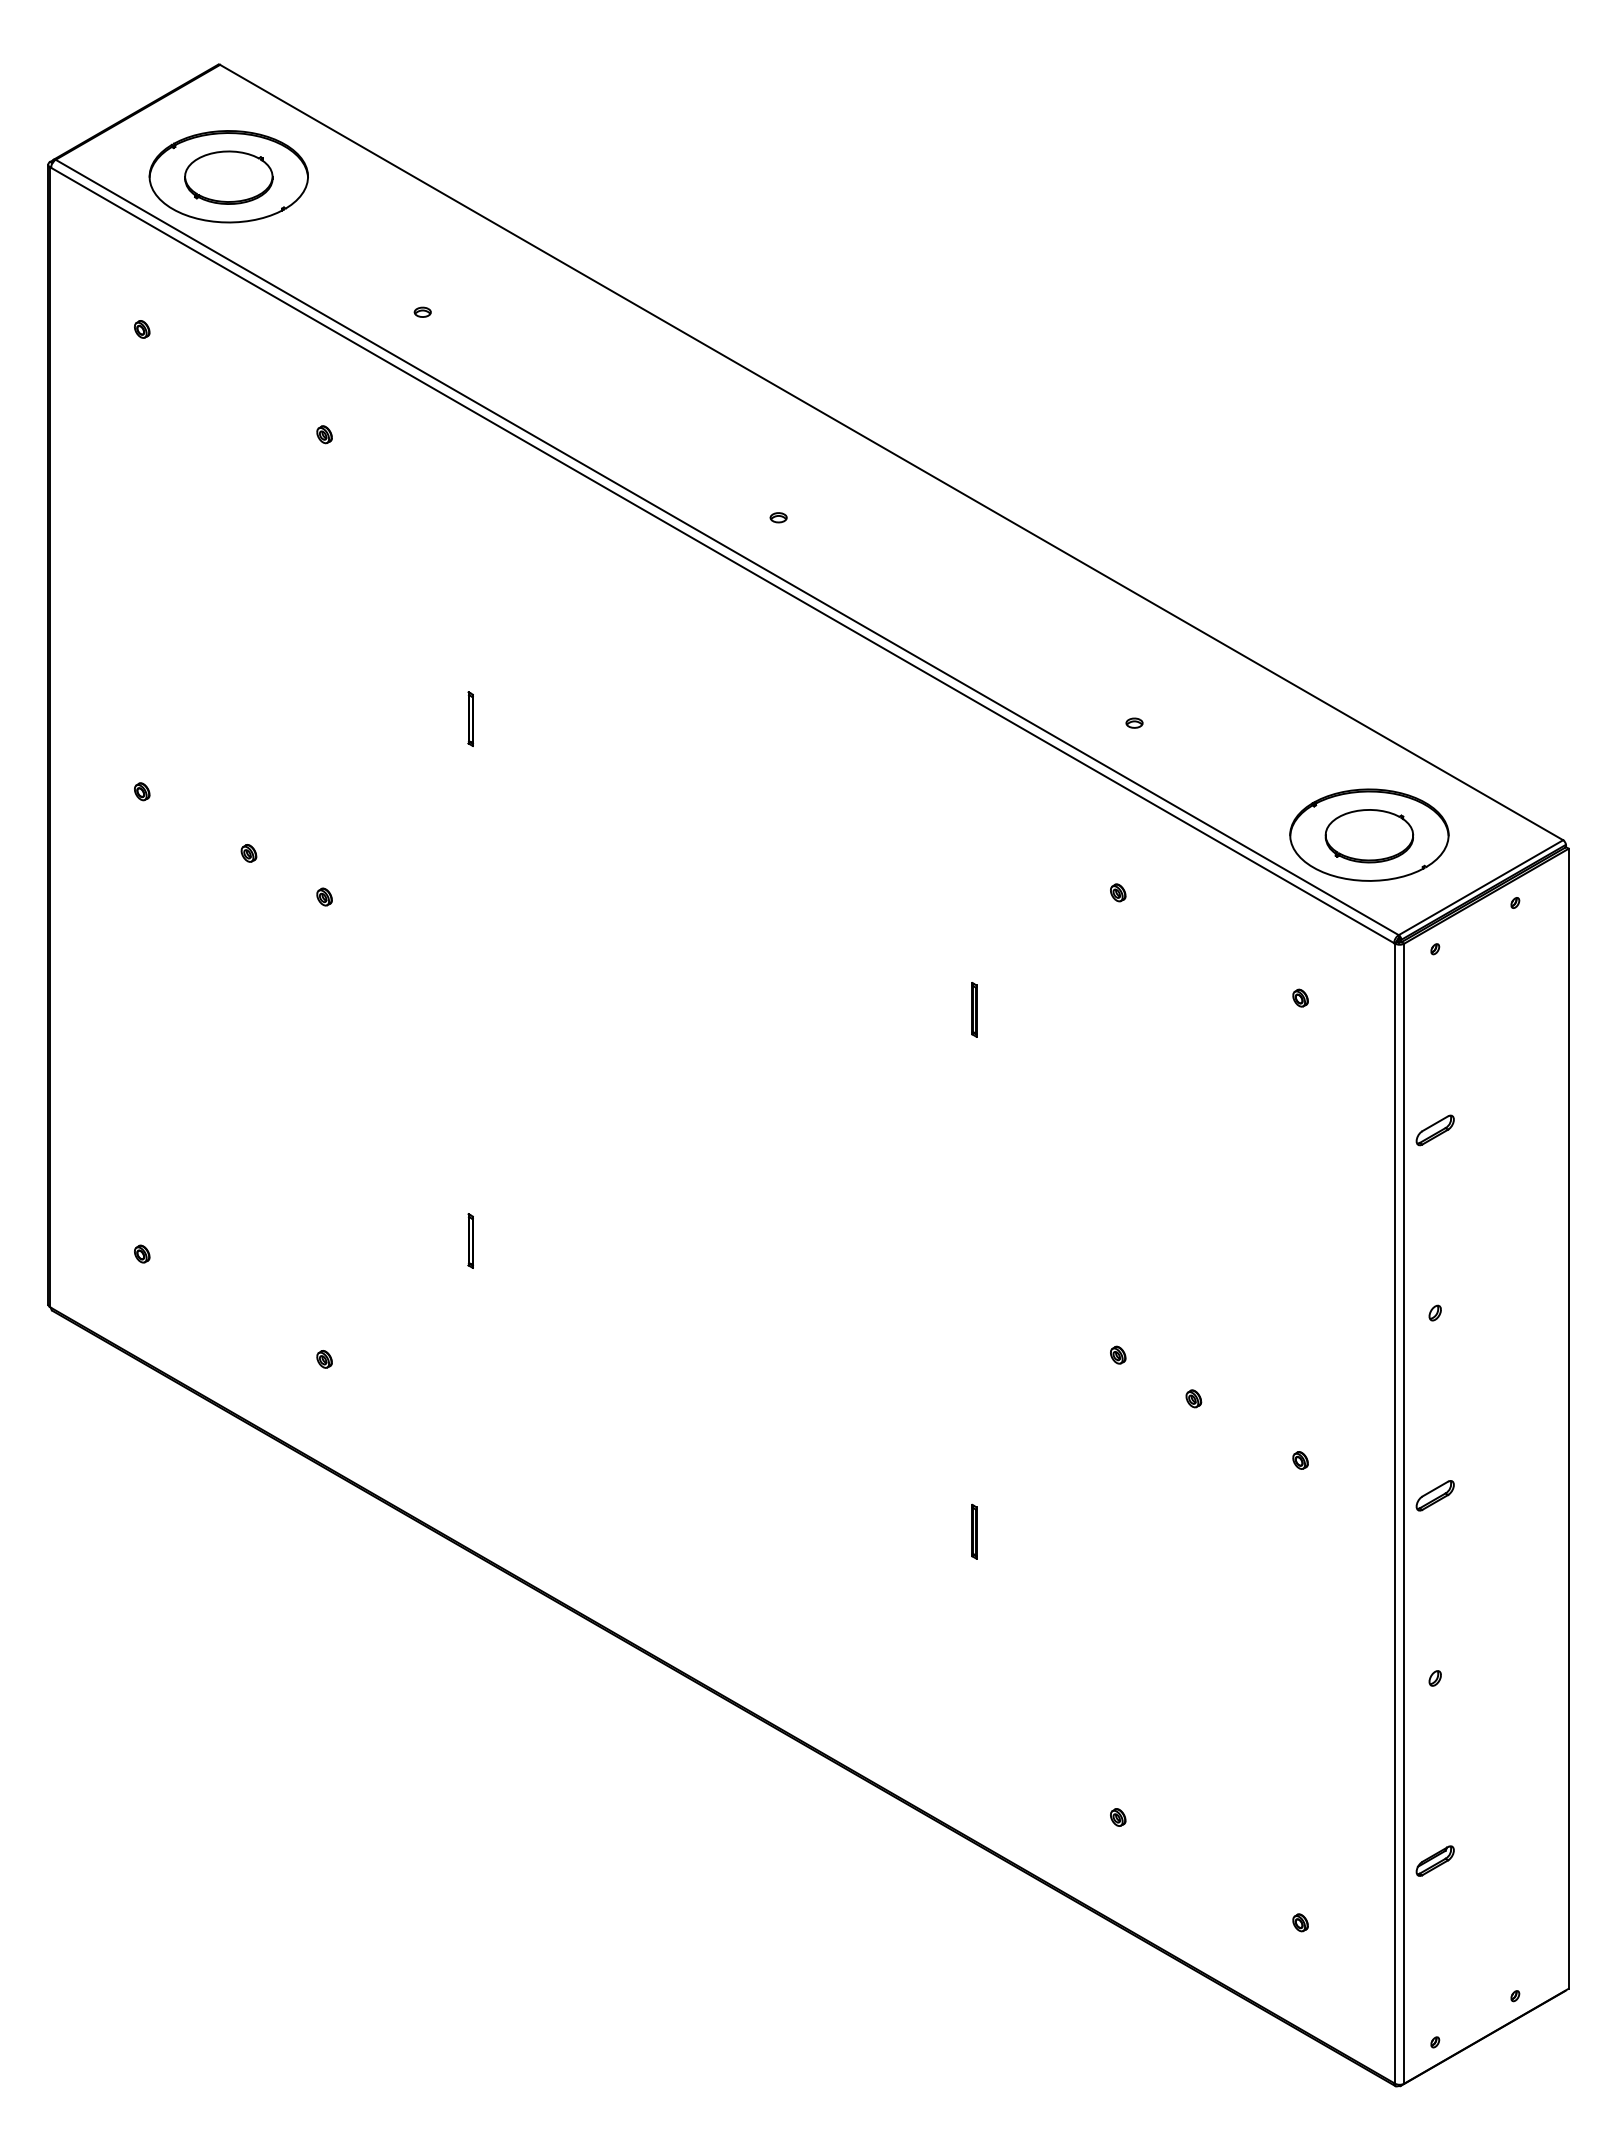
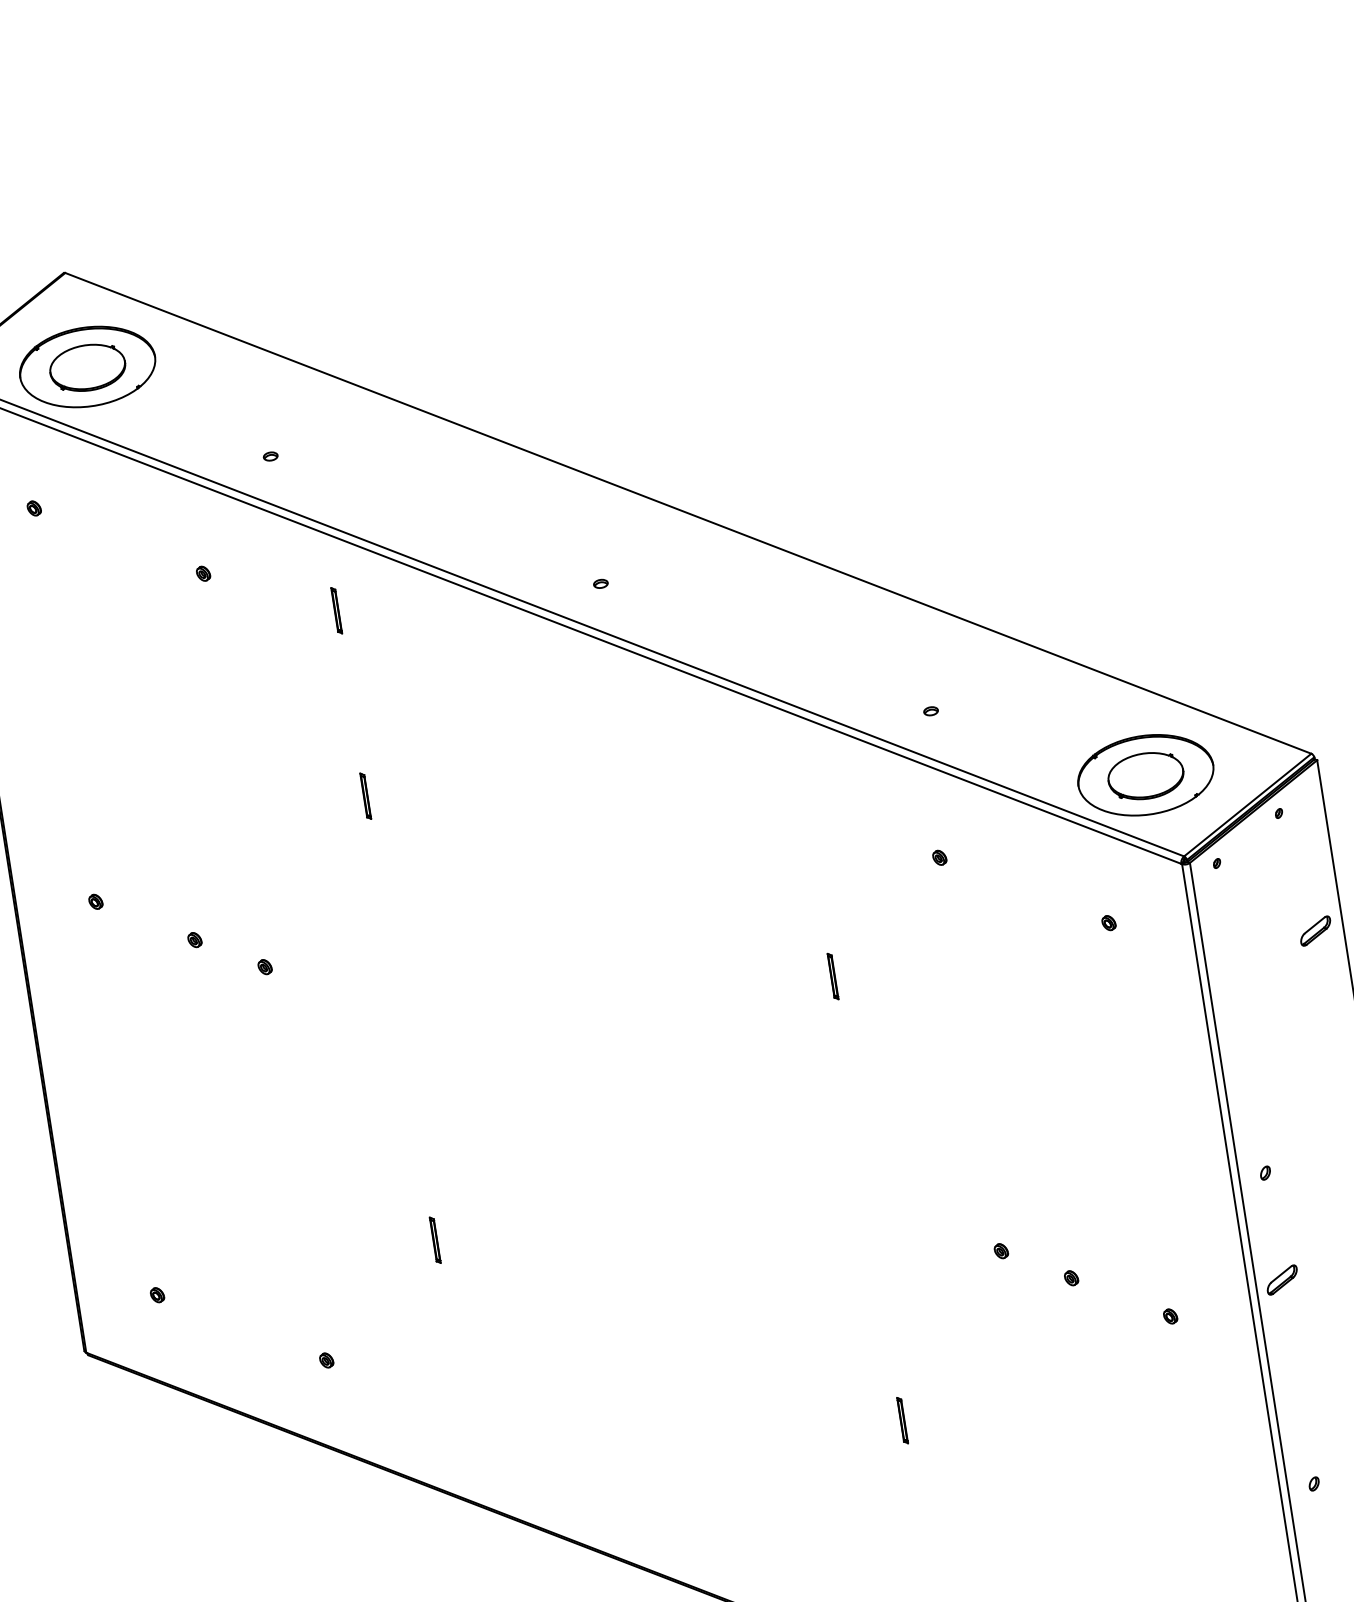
part: (470, 500) -> (336, 610), added
part: (1434, 1130) -> (1315, 931), moved
part: (1434, 1495) -> (1281, 1279), moved

